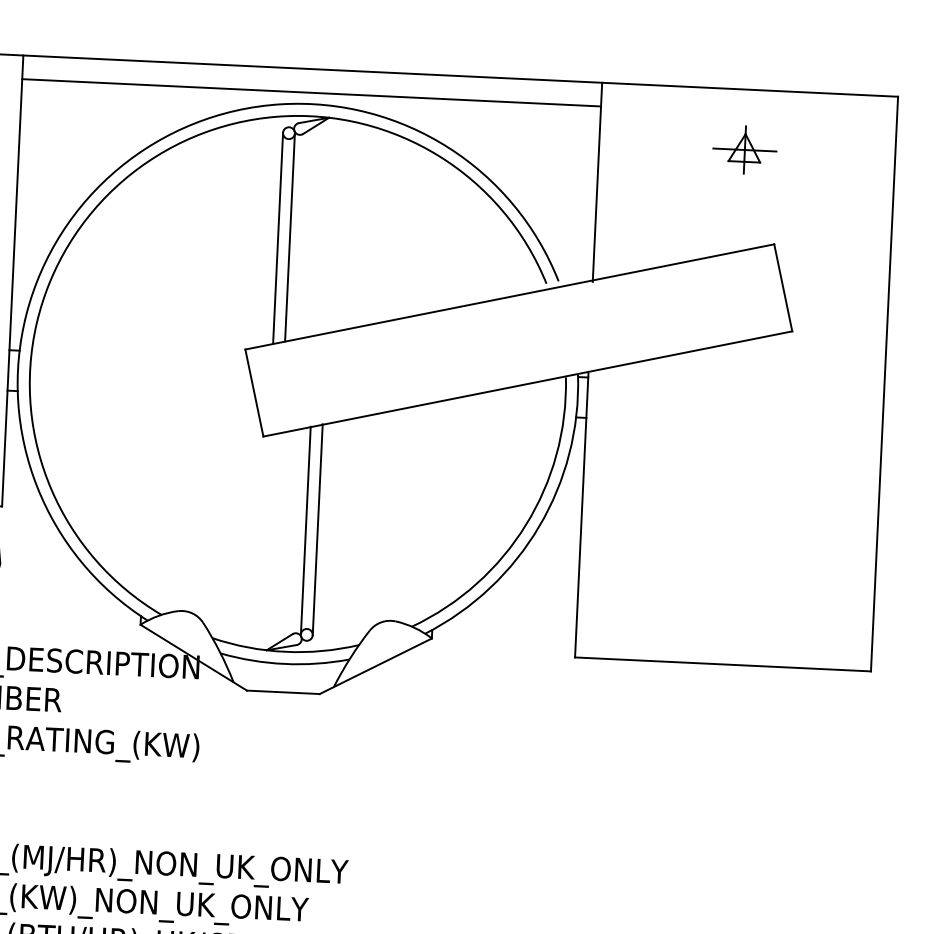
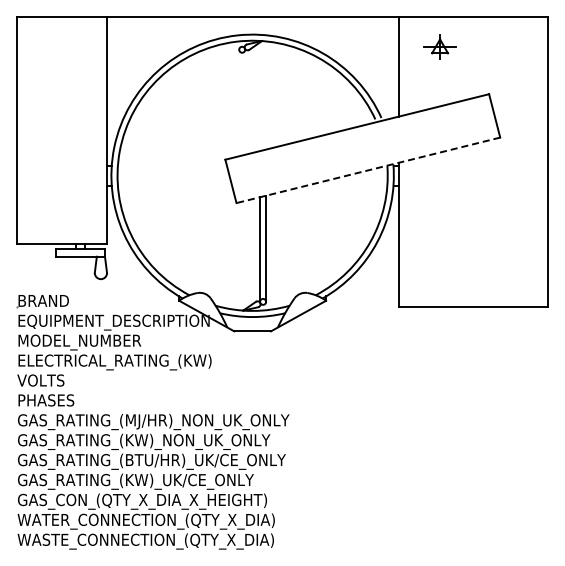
line: (311, 91) -> (252, 28), removed
part: (743, 148) -> (439, 46), moved
line: (290, 236) -> (245, 101), removed
line: (278, 237) -> (239, 102), removed
line: (528, 384) -> (368, 170), solid -> dashed

